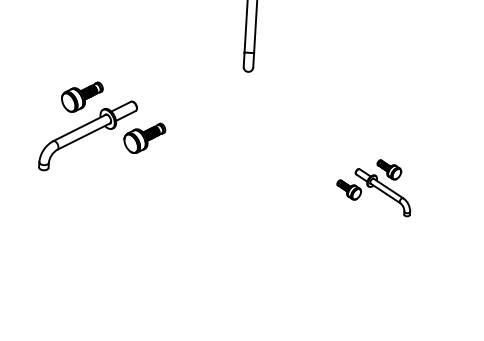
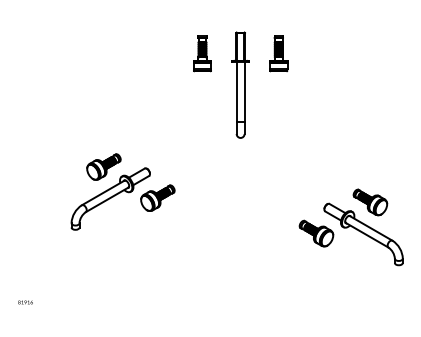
part: (373, 187) -> (350, 227), size x1.67

